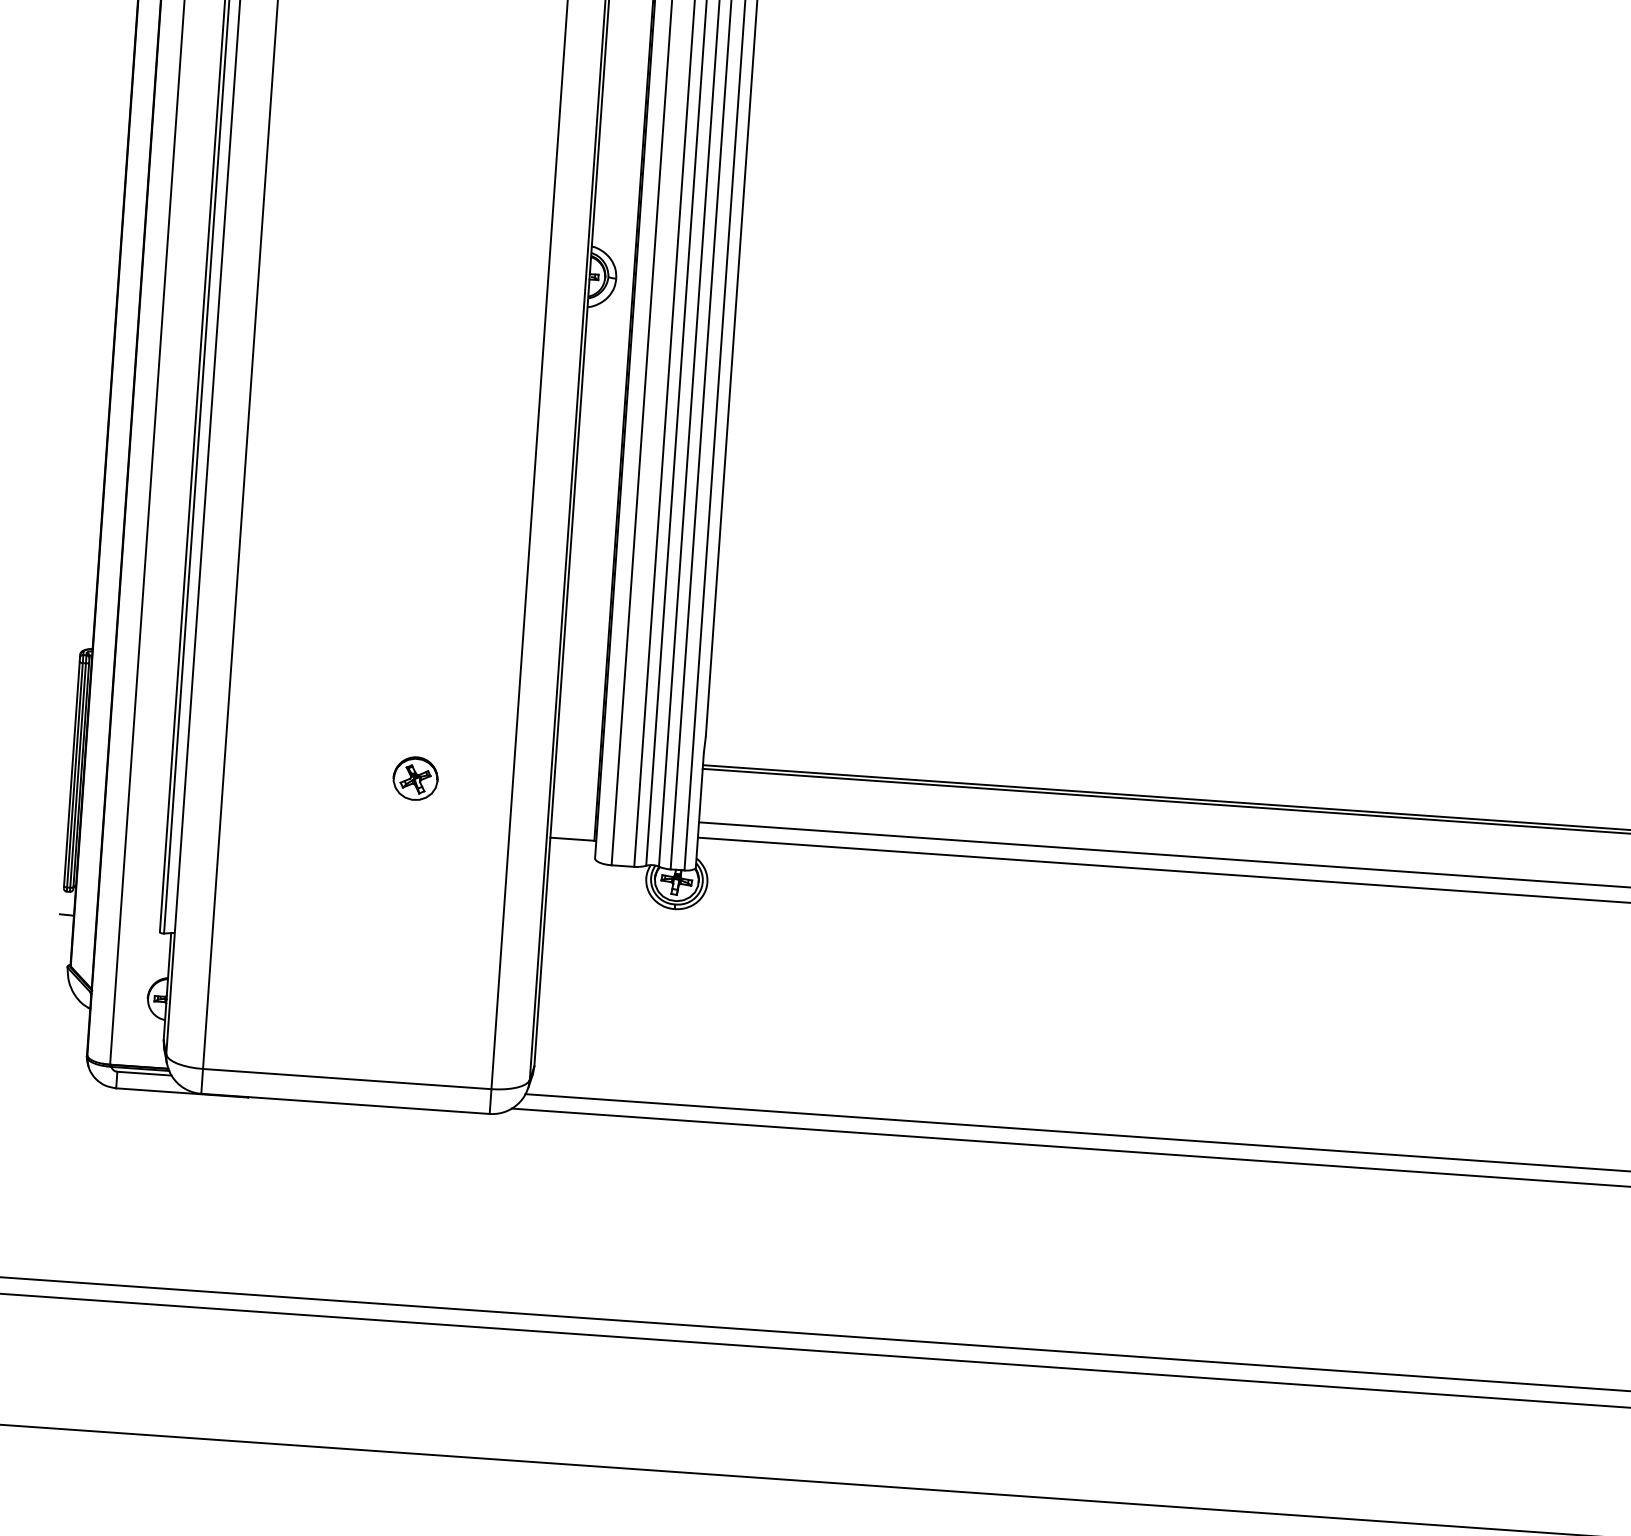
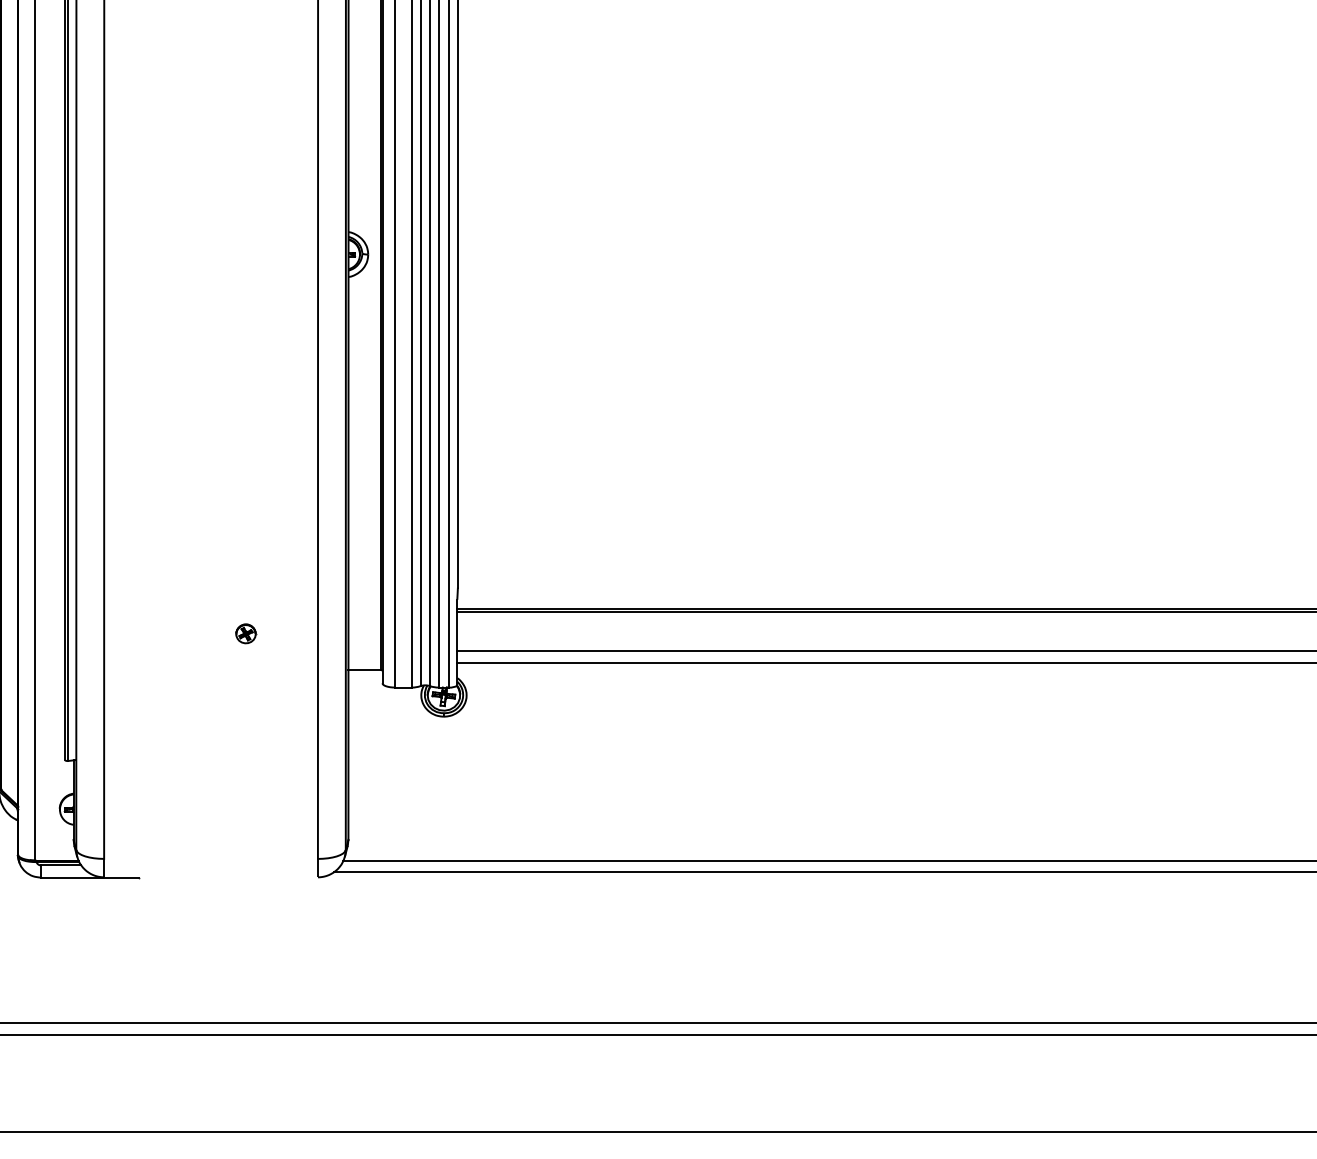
part: (414, 778) -> (245, 633), size x0.6
line: (346, 1078) -> (210, 858), removed
line: (344, 1104) -> (210, 877), removed

